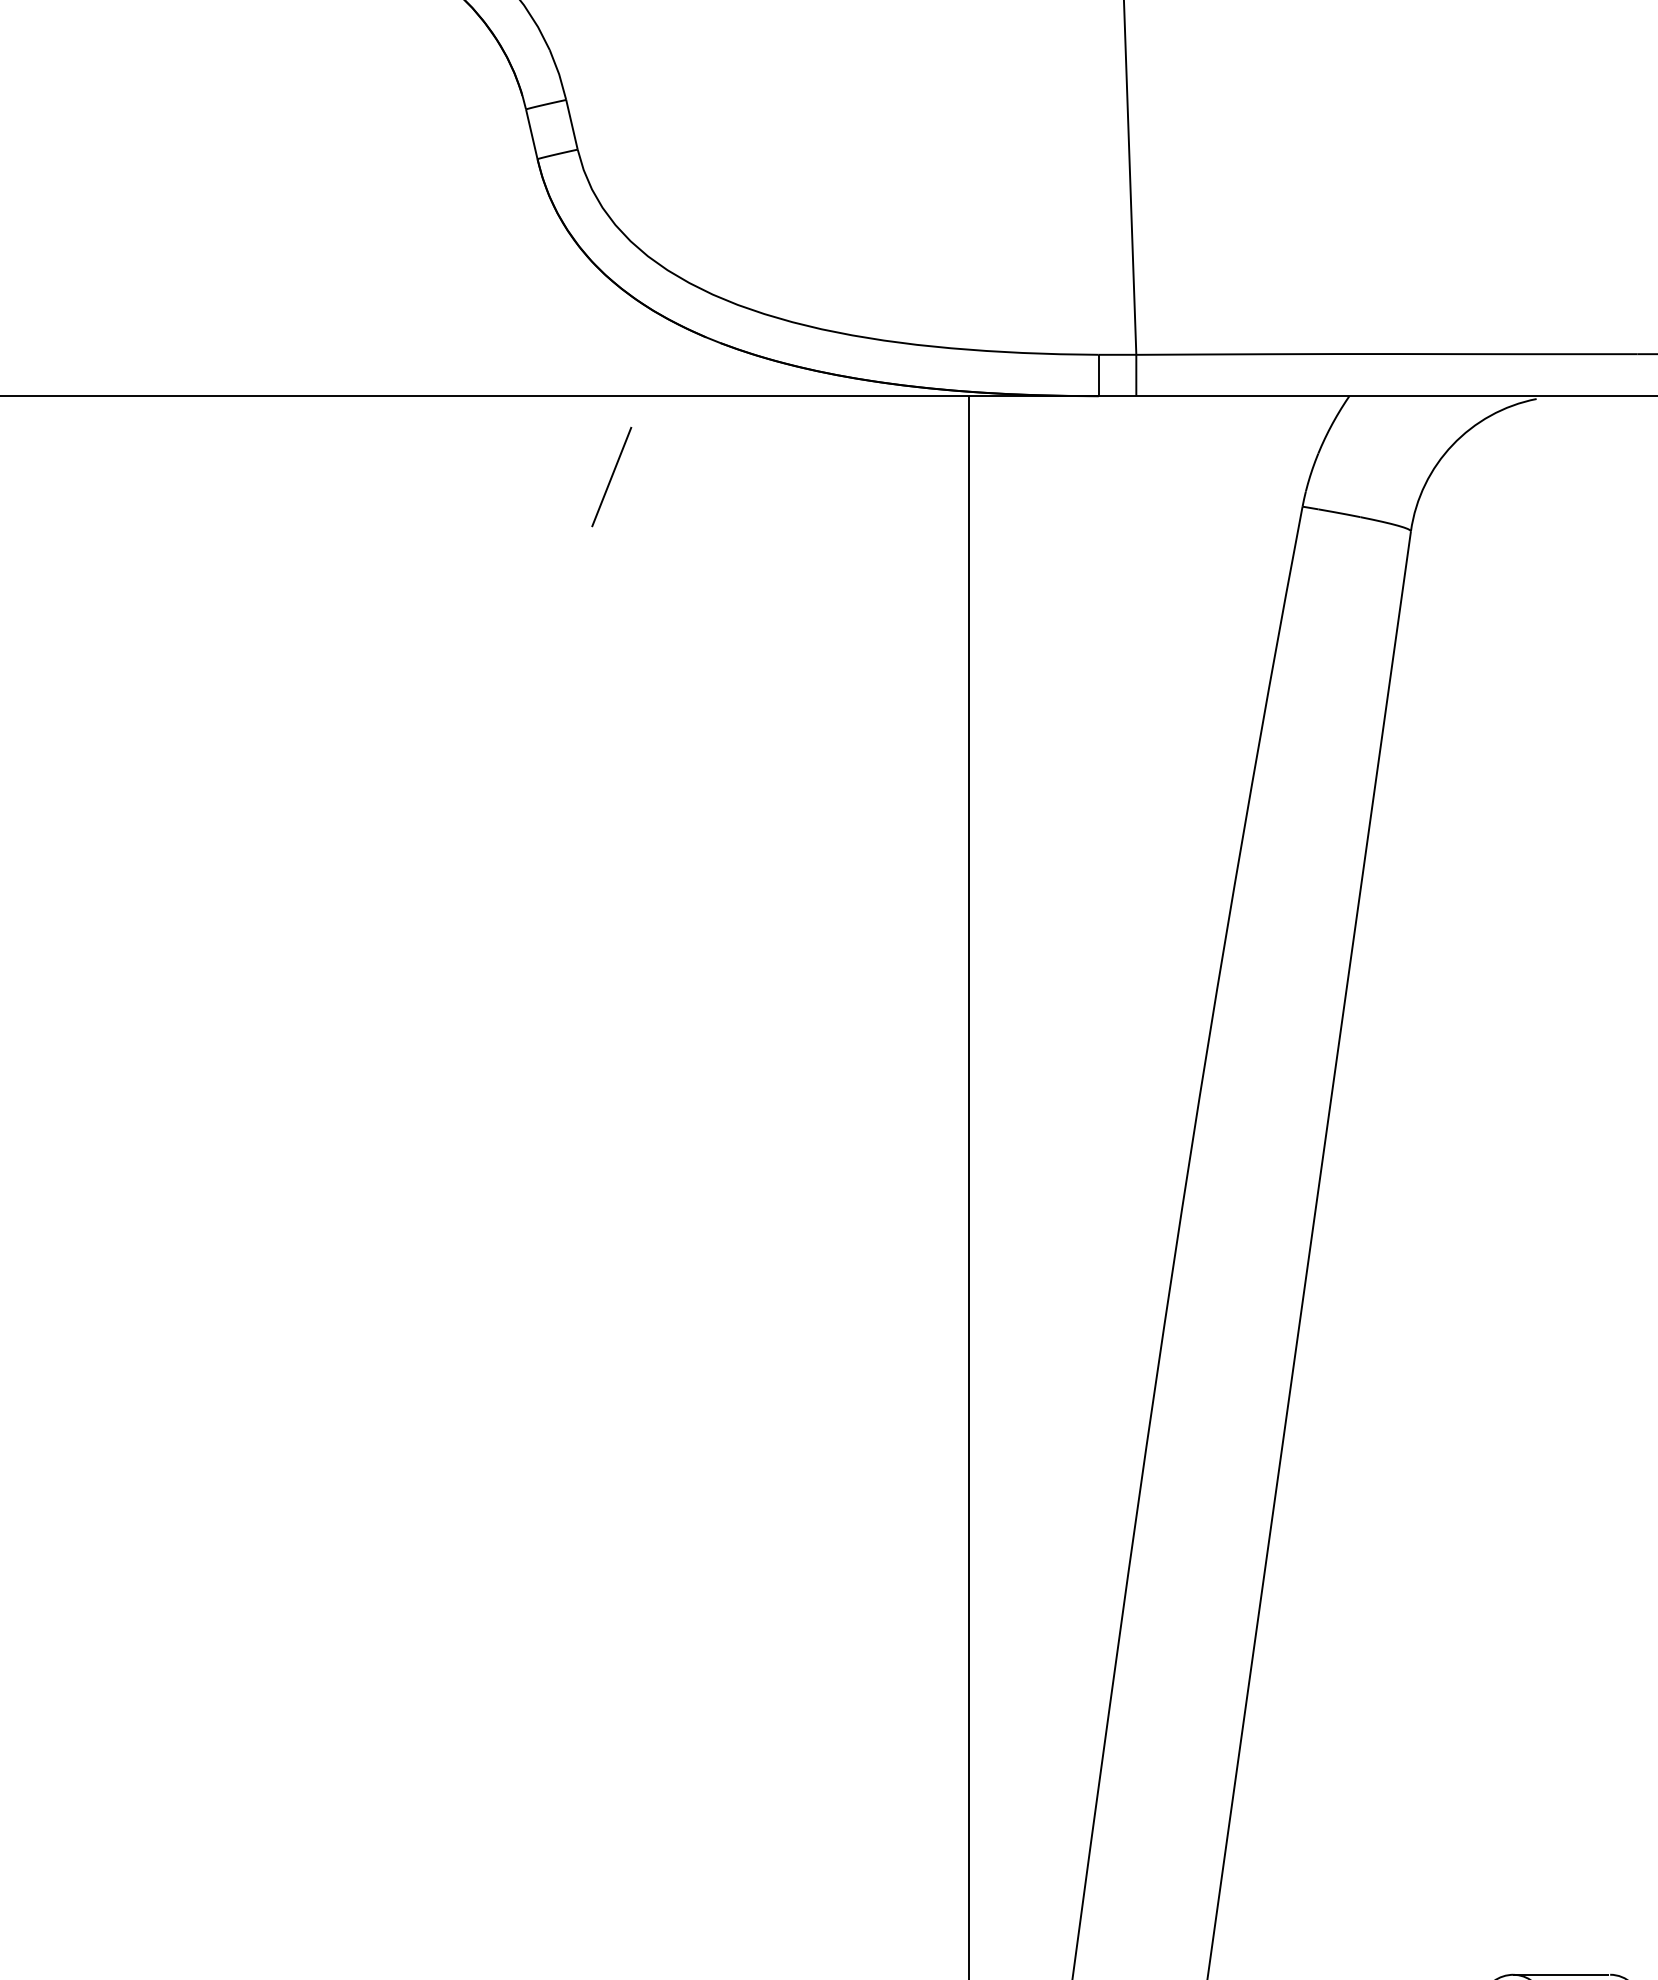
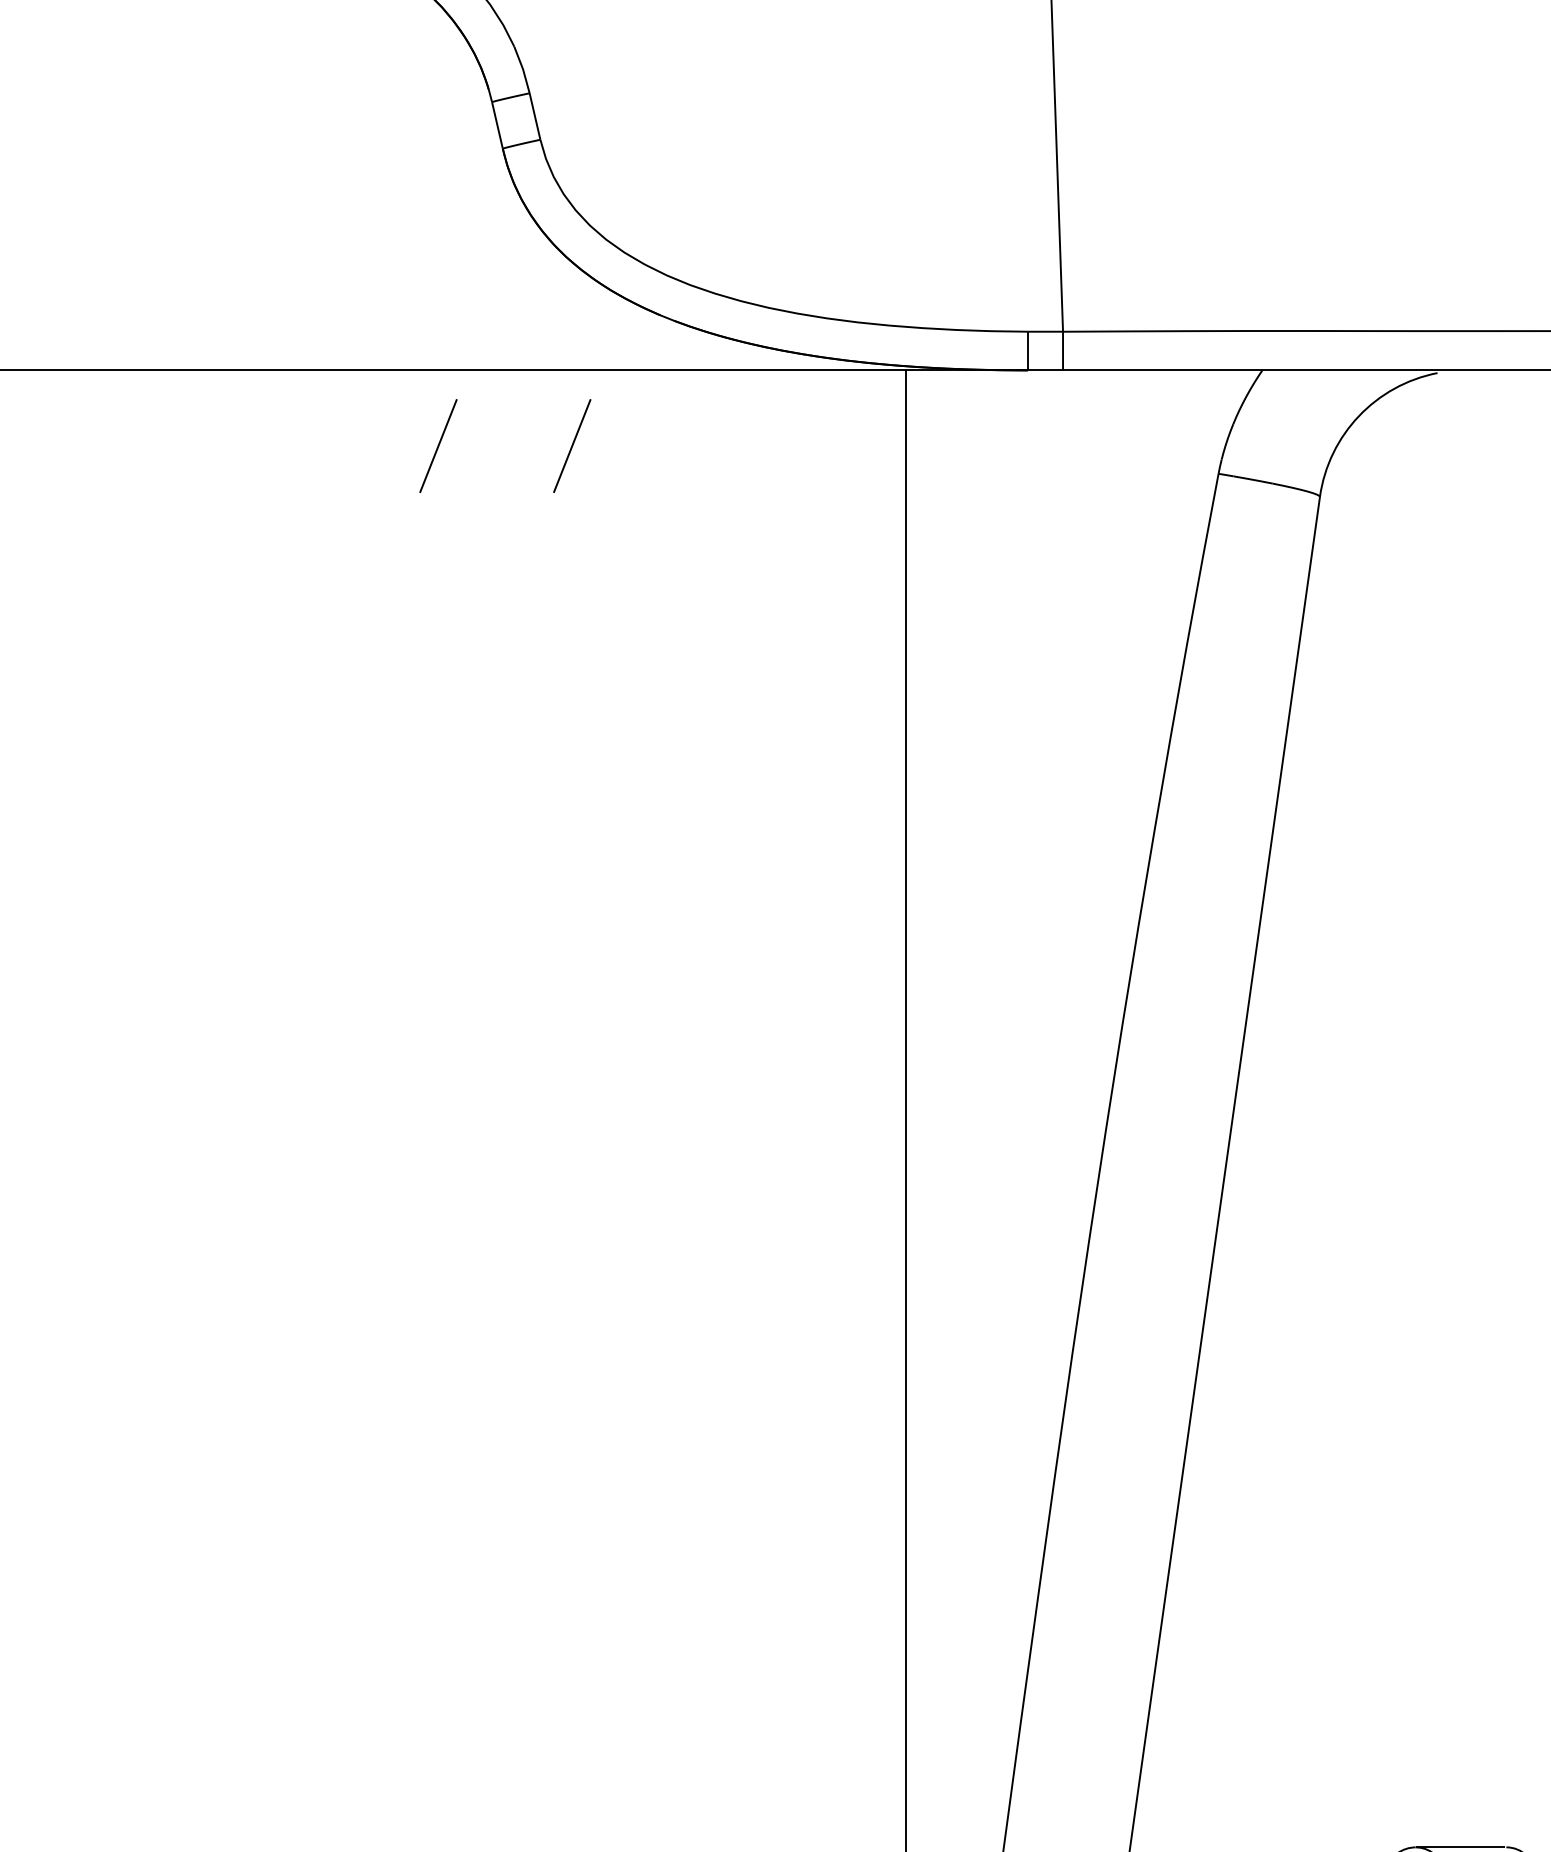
line: (468, 476) -> (438, 445), added

